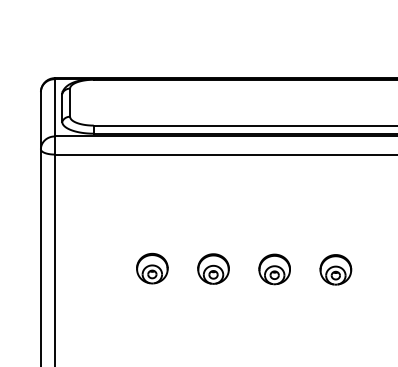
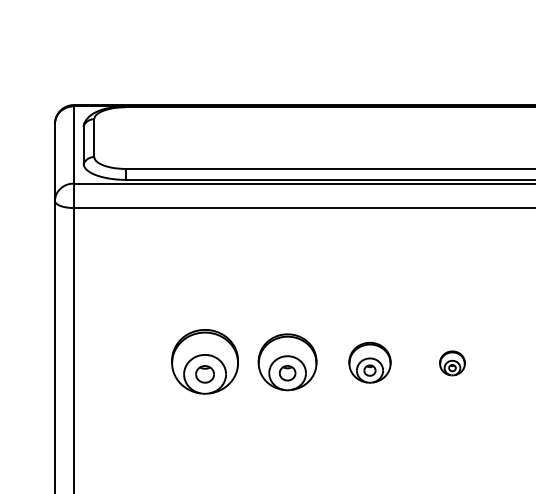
part: (152, 268) -> (205, 361), size x1.6
part: (213, 268) -> (287, 361), size x1.4
part: (335, 269) -> (451, 362), size x0.6

